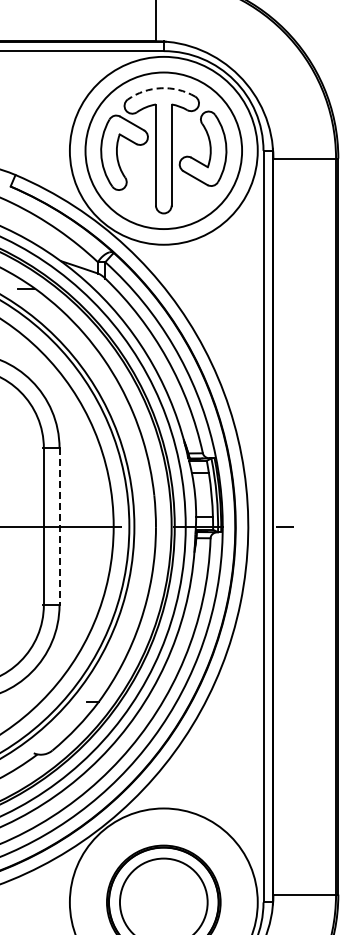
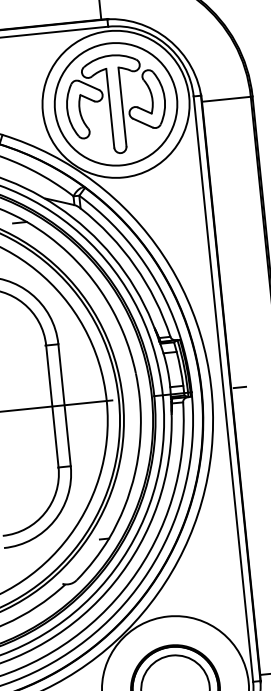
arc: (161, 88) -> (109, 55), dashed -> solid
line: (59, 527) -> (64, 405), dashed -> solid

